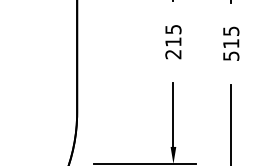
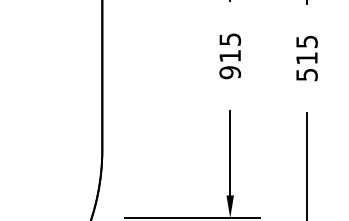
text: (173, 54) -> (230, 72), 215 -> 915

